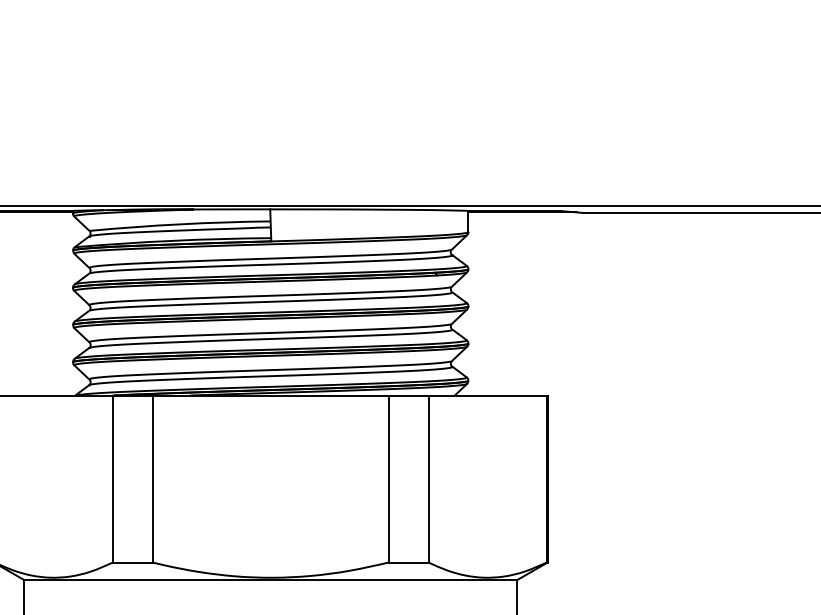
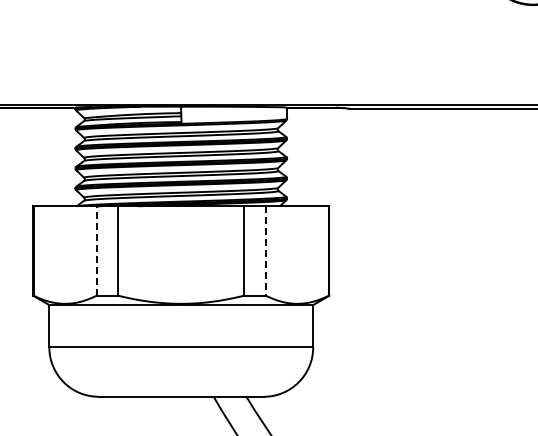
line: (112, 479) -> (96, 251), solid -> dashed
line: (428, 479) -> (265, 251), solid -> dashed

